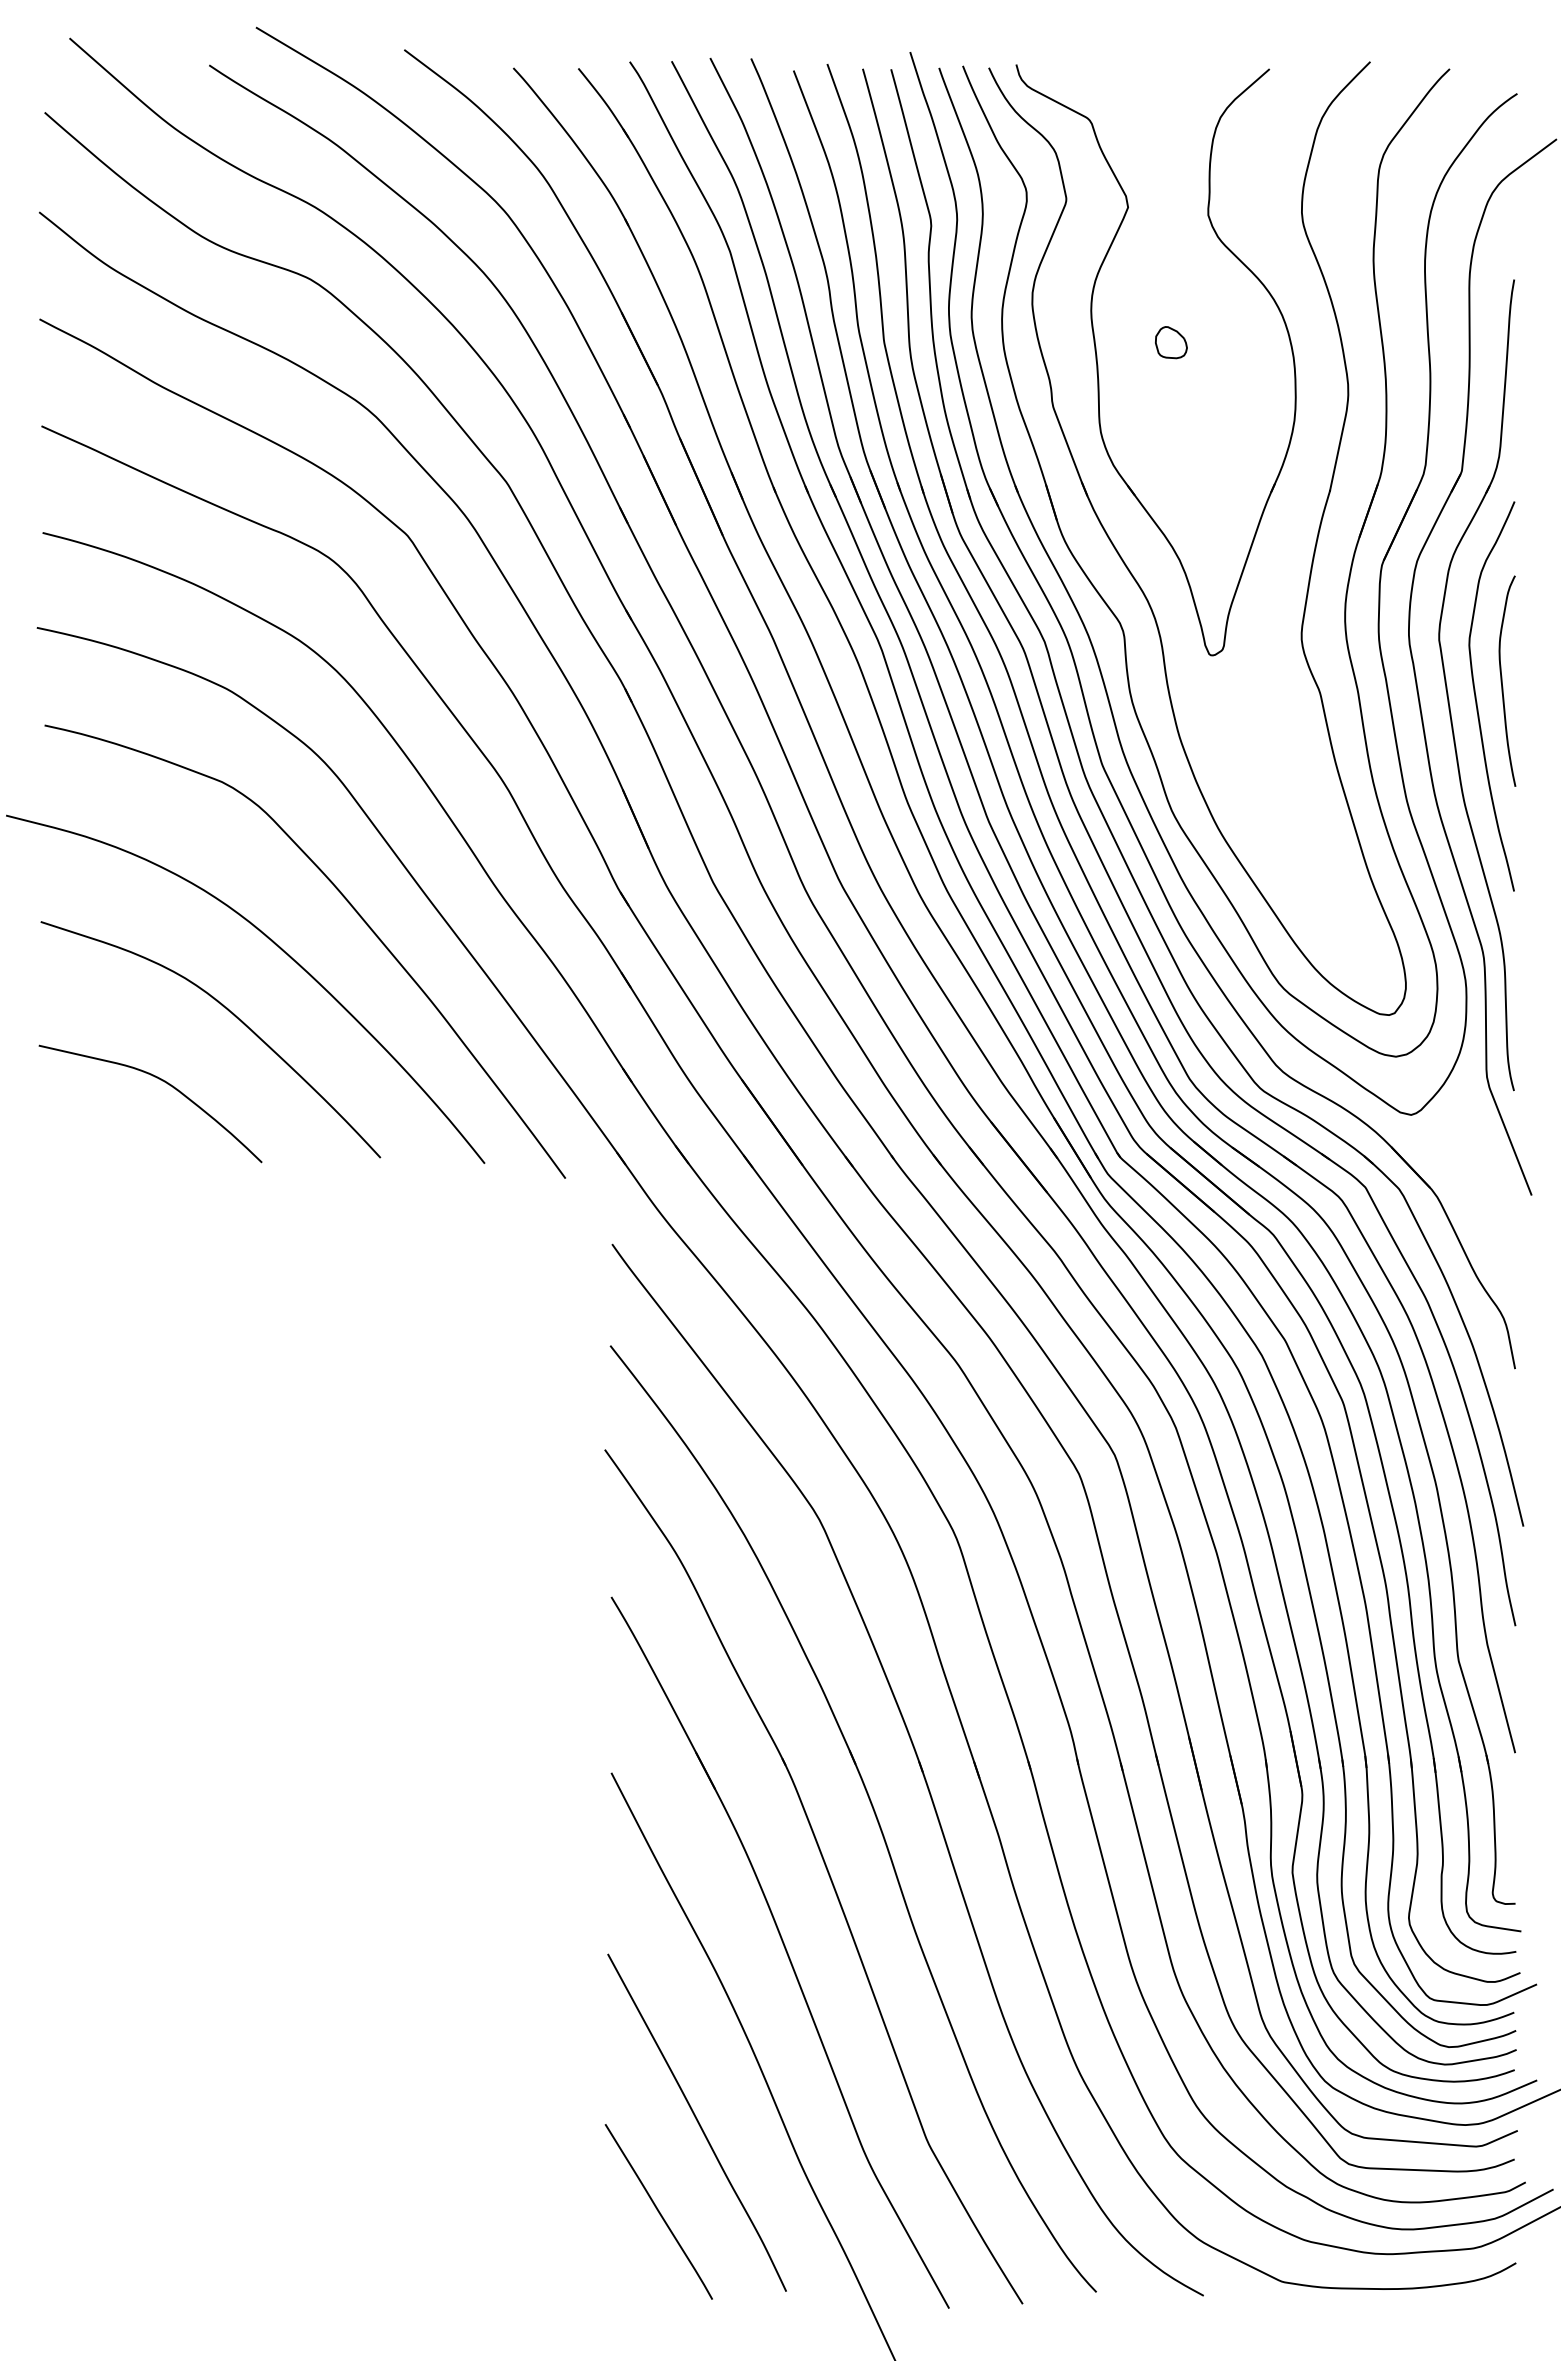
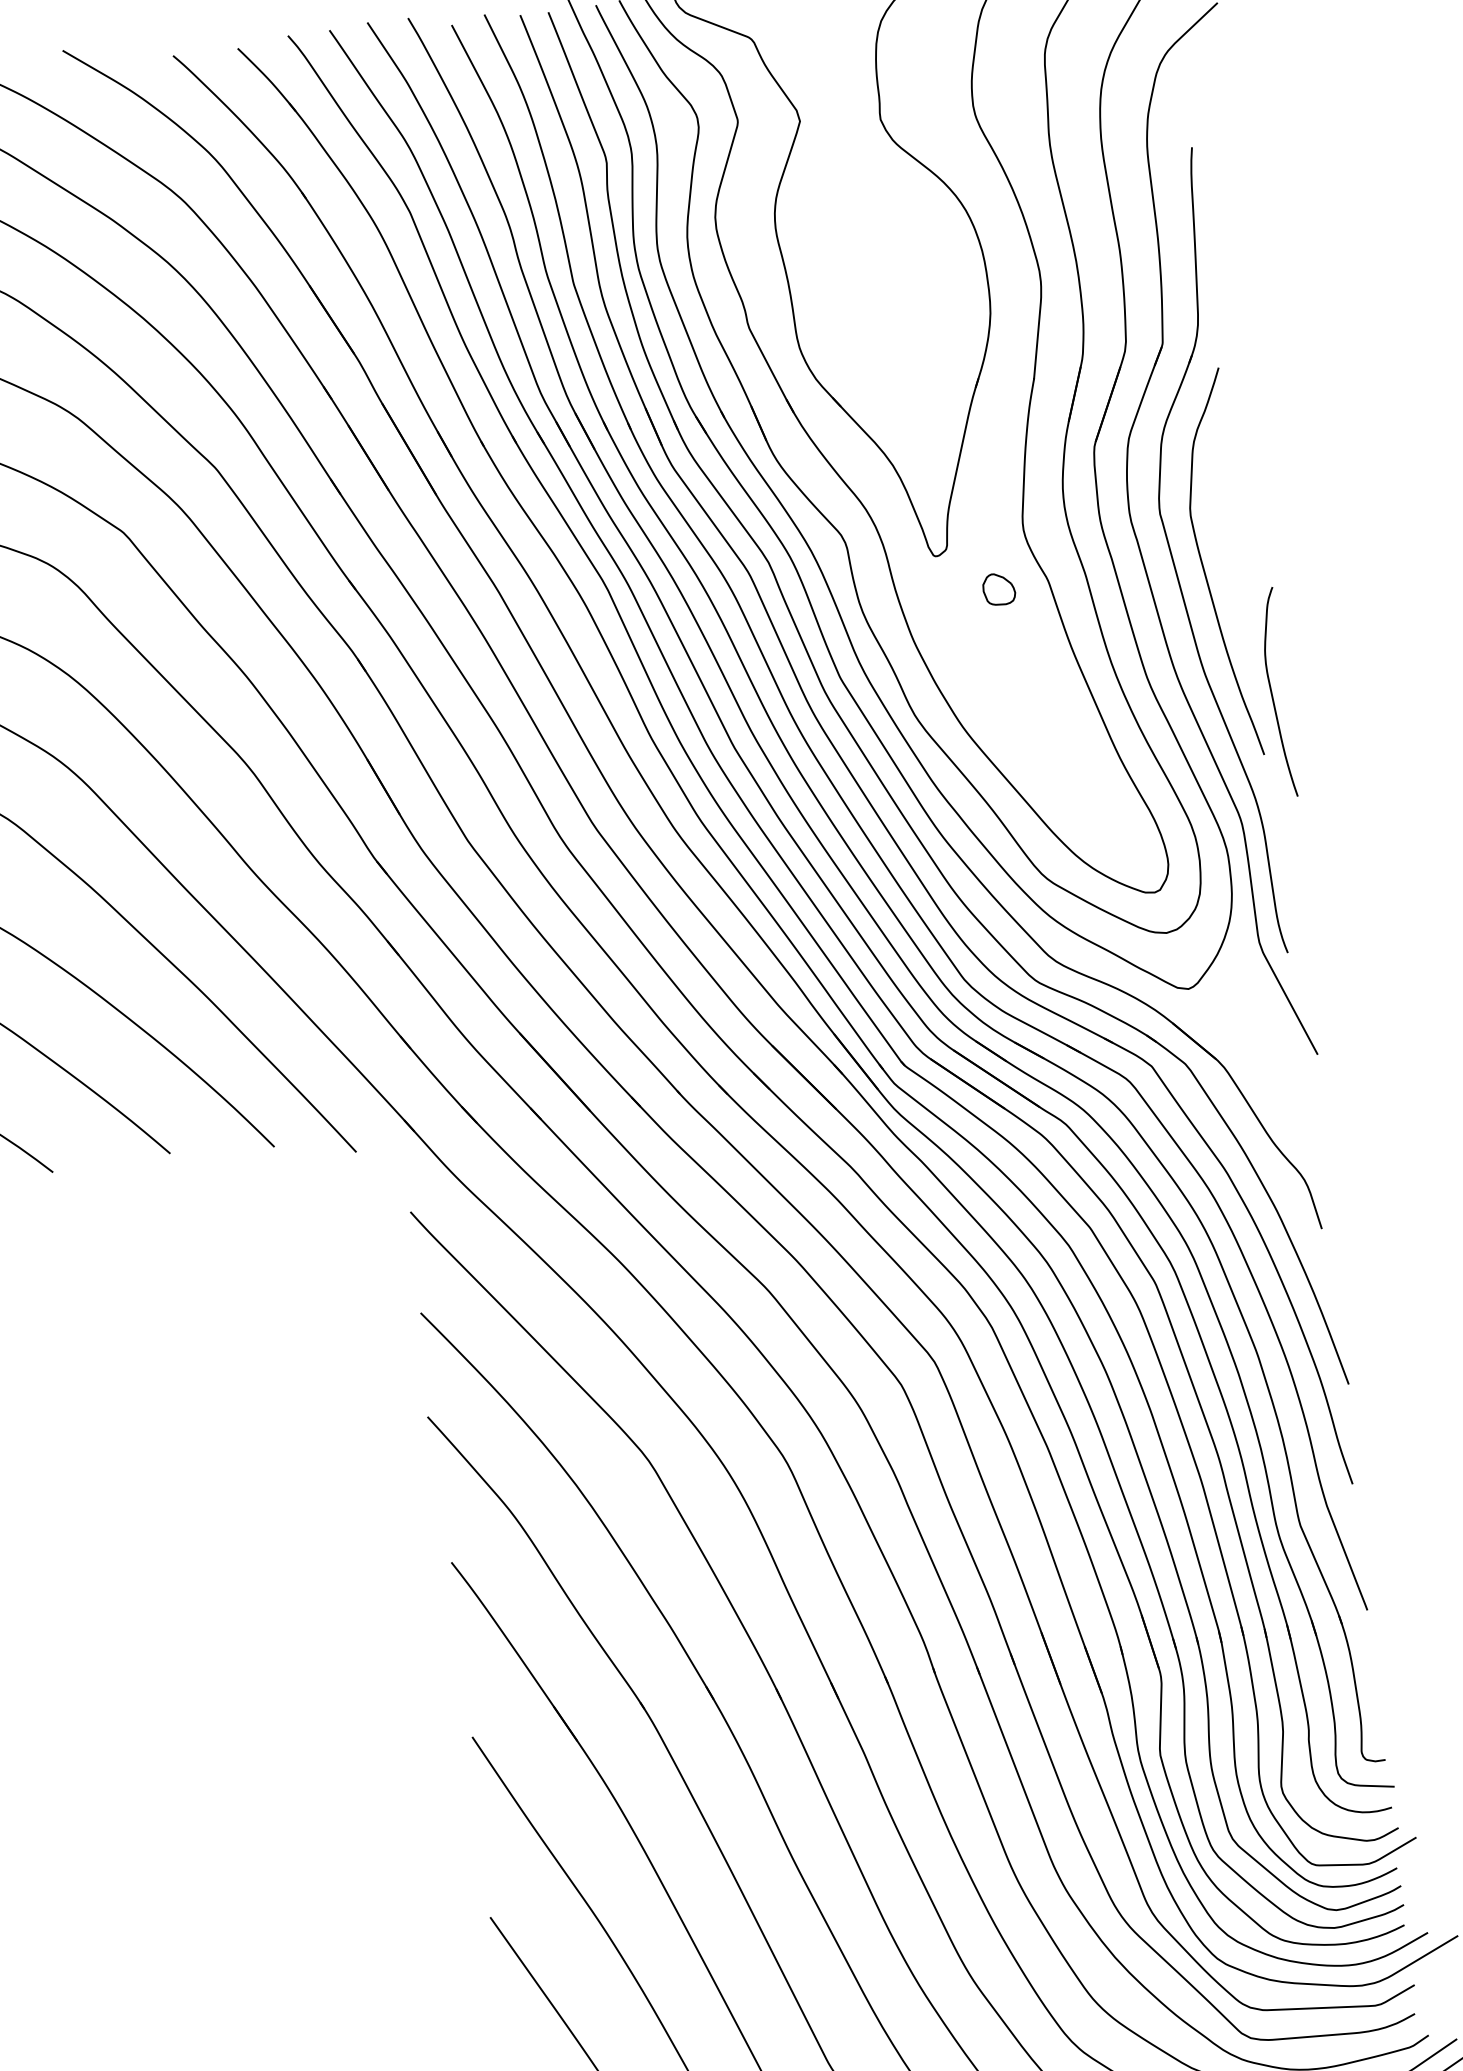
part: (1171, 342) -> (999, 589), moved
curve: (1502, 680) -> (1272, 692), moved

